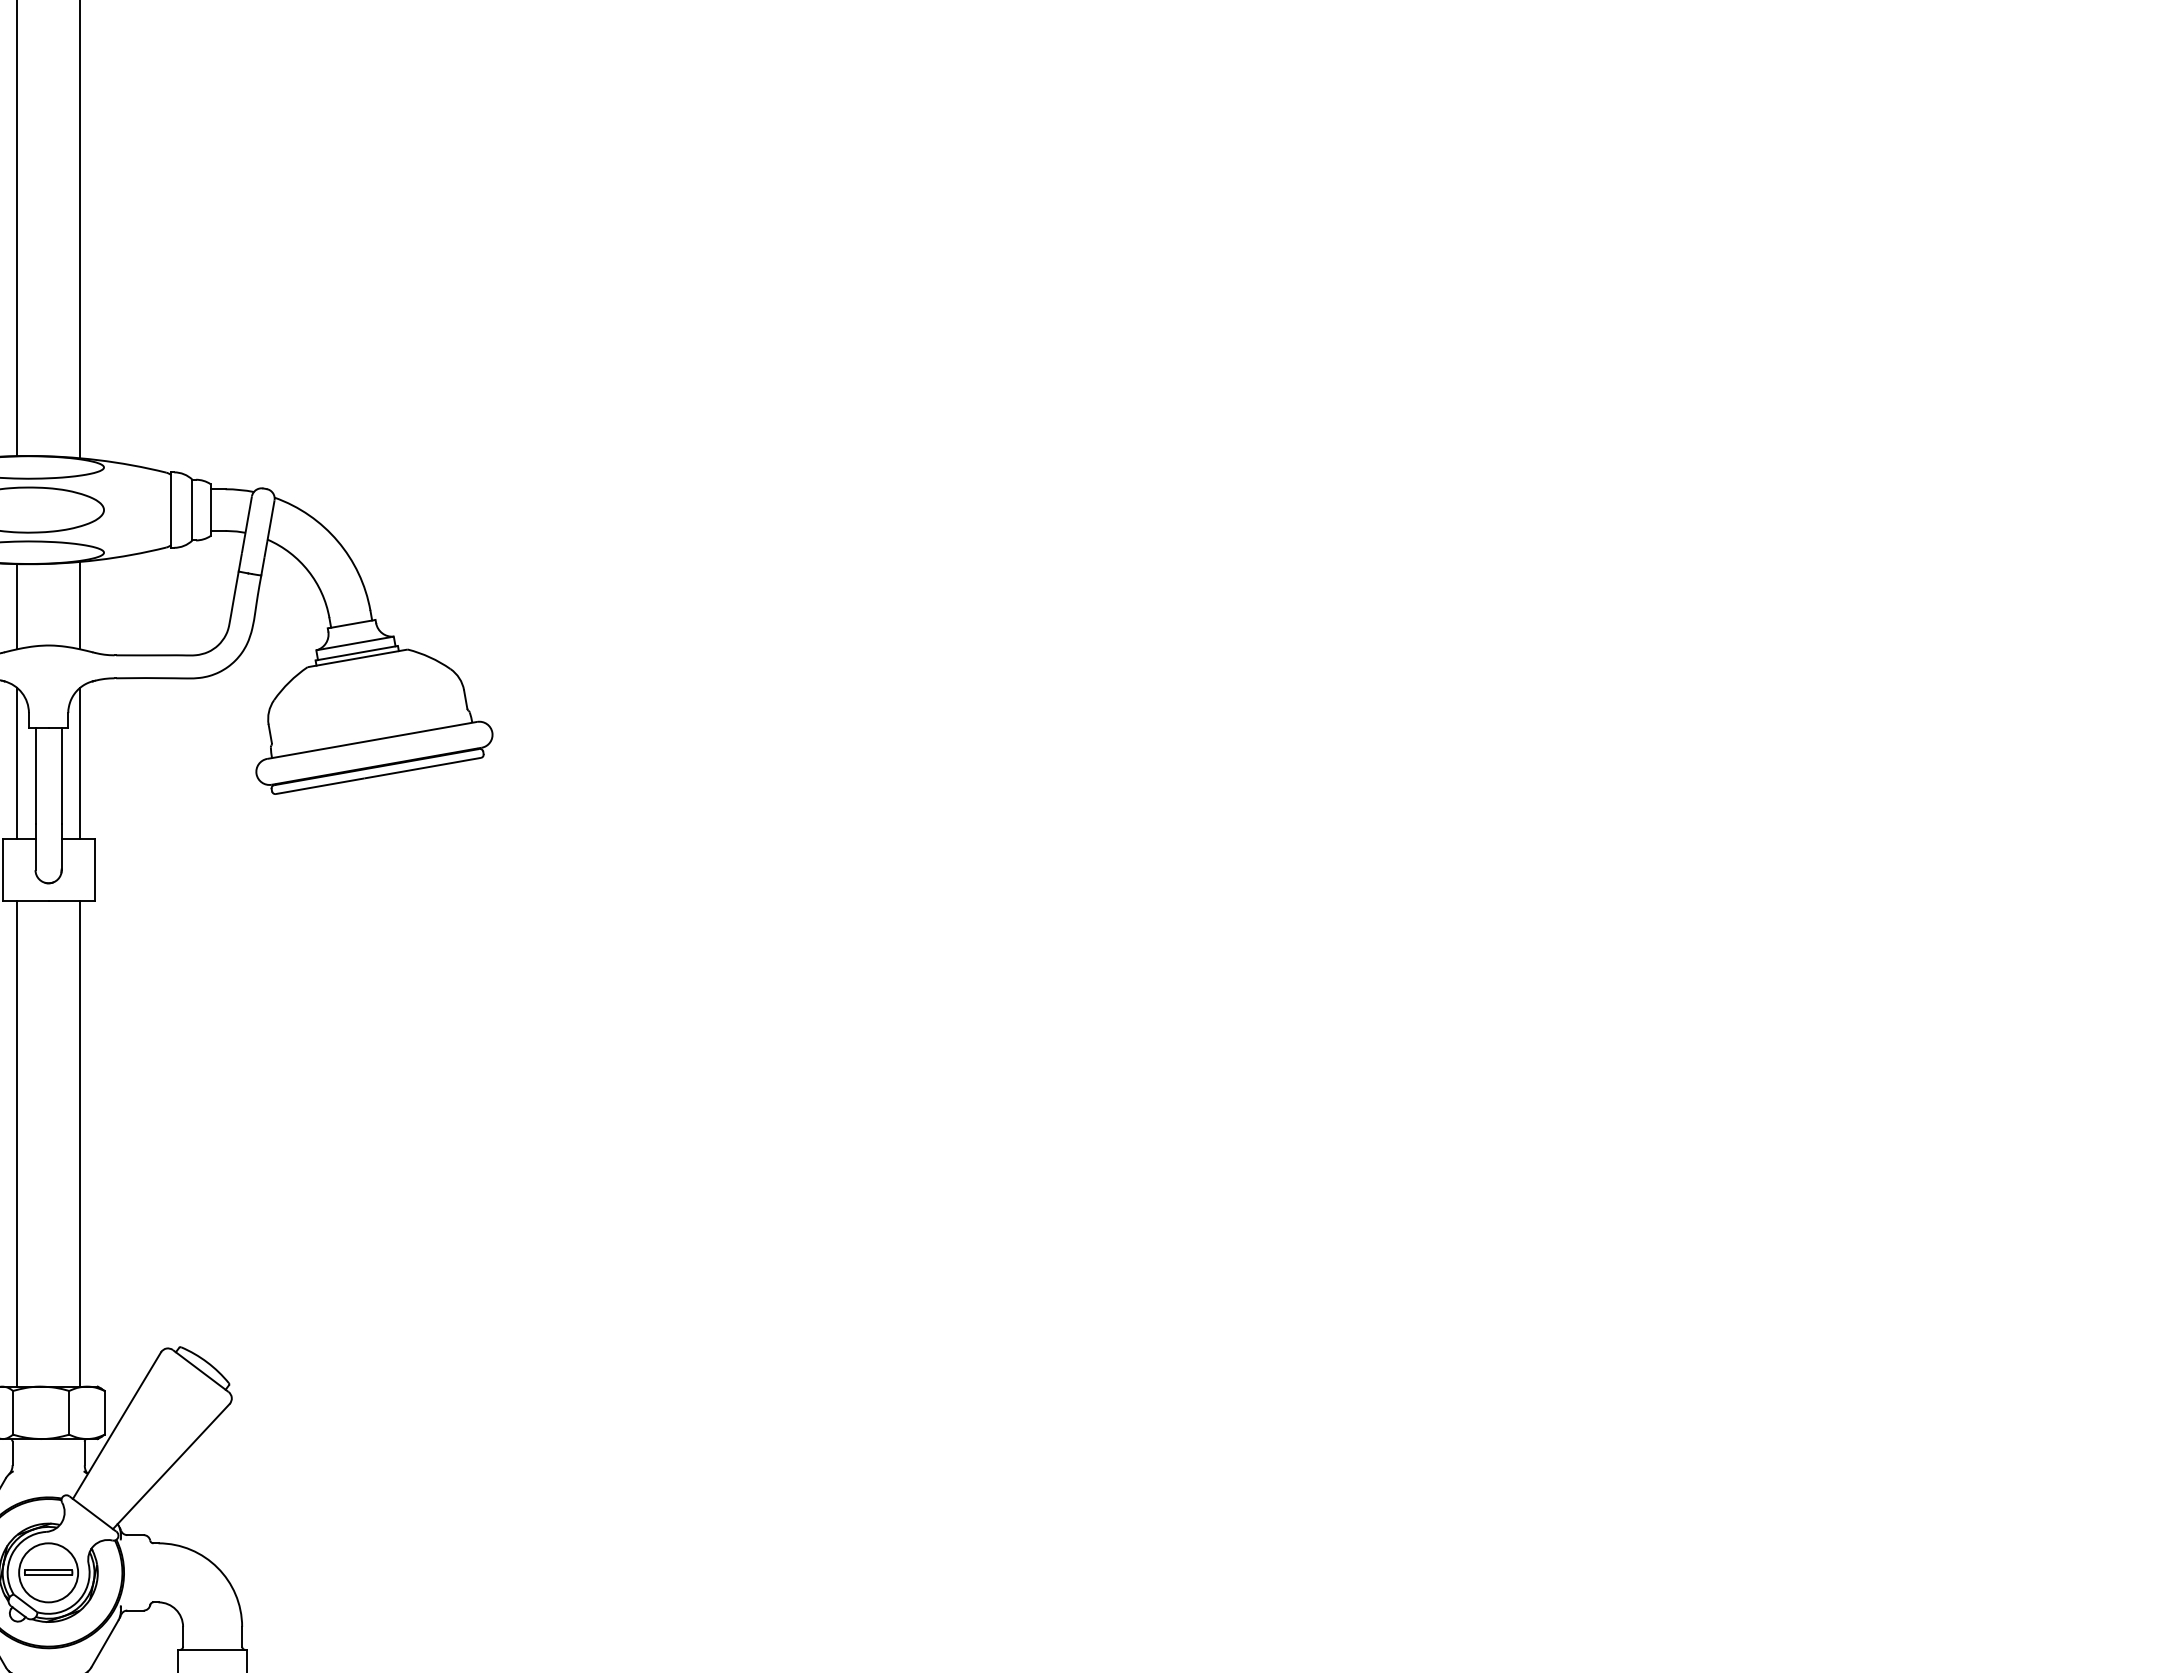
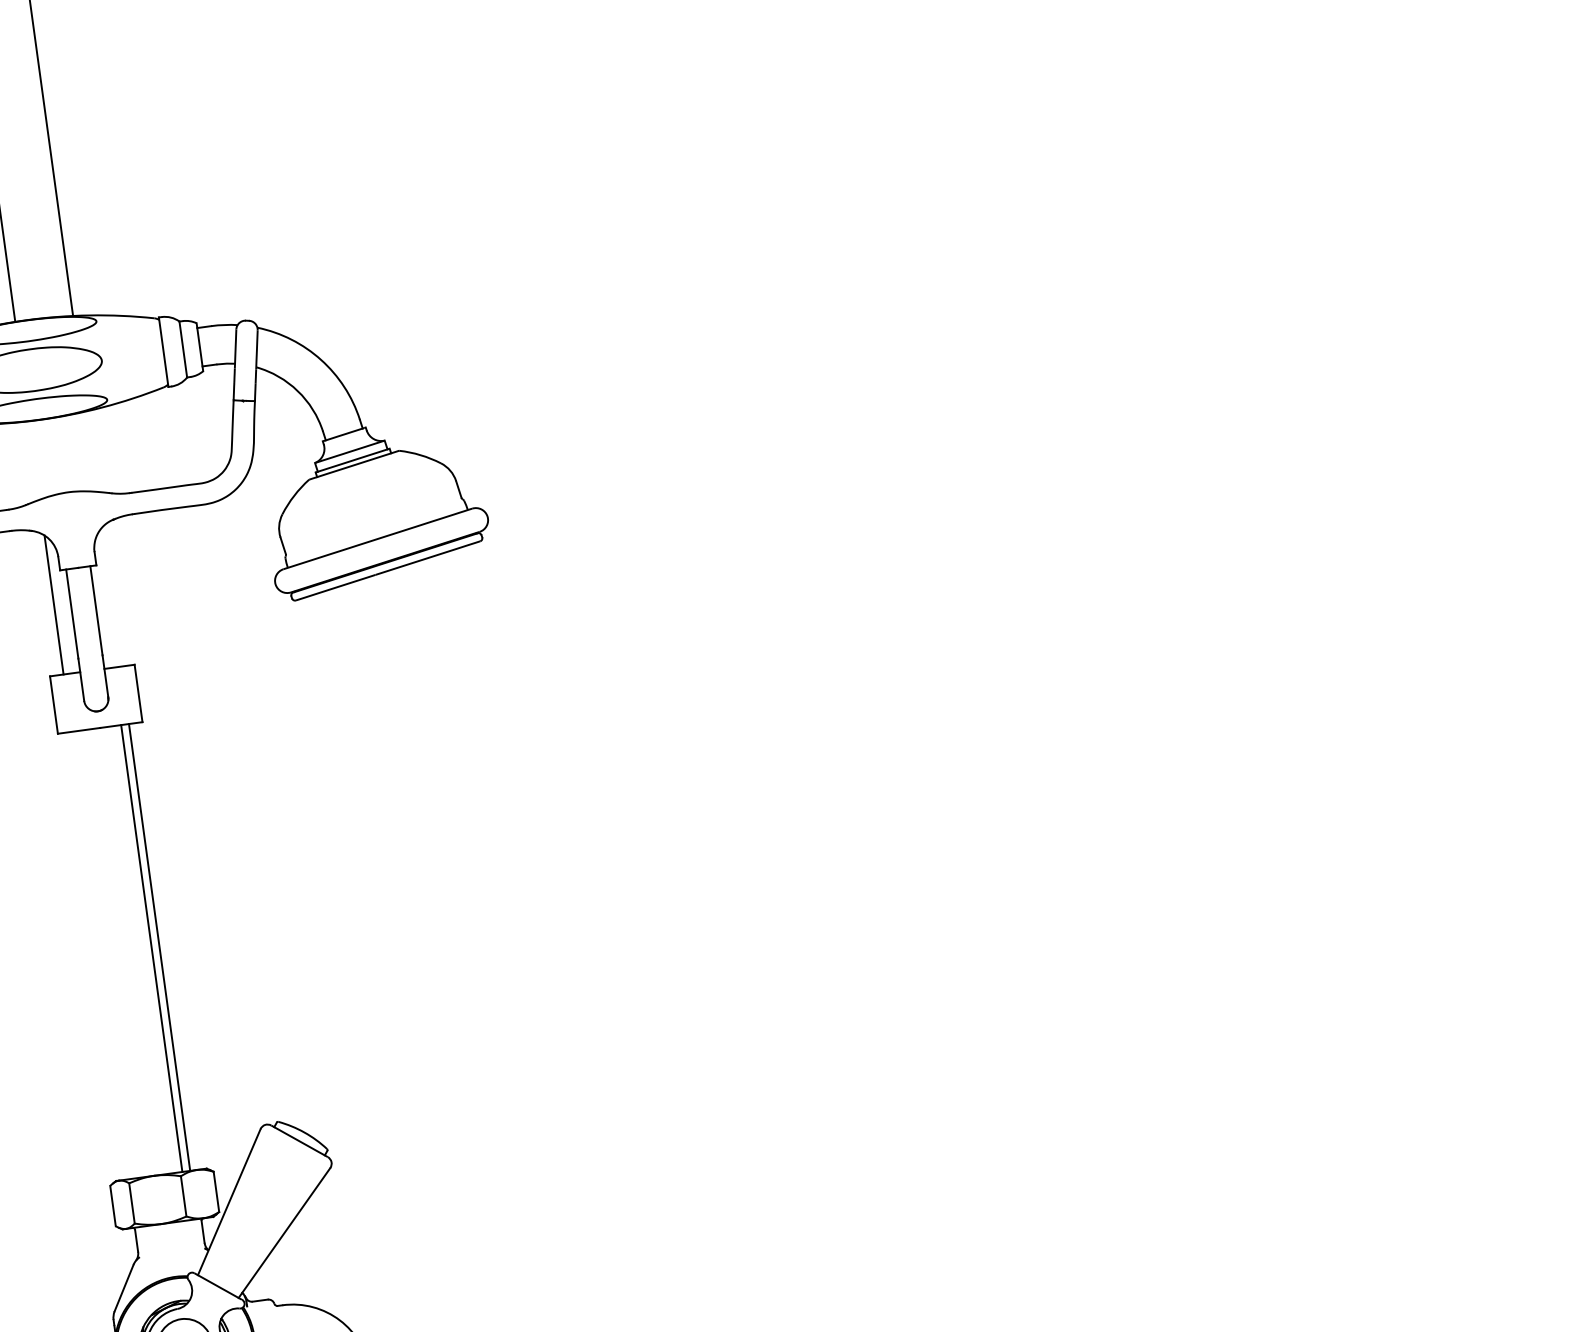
line: (79, 605) -> (91, 451), removed
line: (17, 606) -> (34, 460), removed
line: (79, 763) -> (111, 597), removed
line: (17, 1143) -> (151, 948), moved

